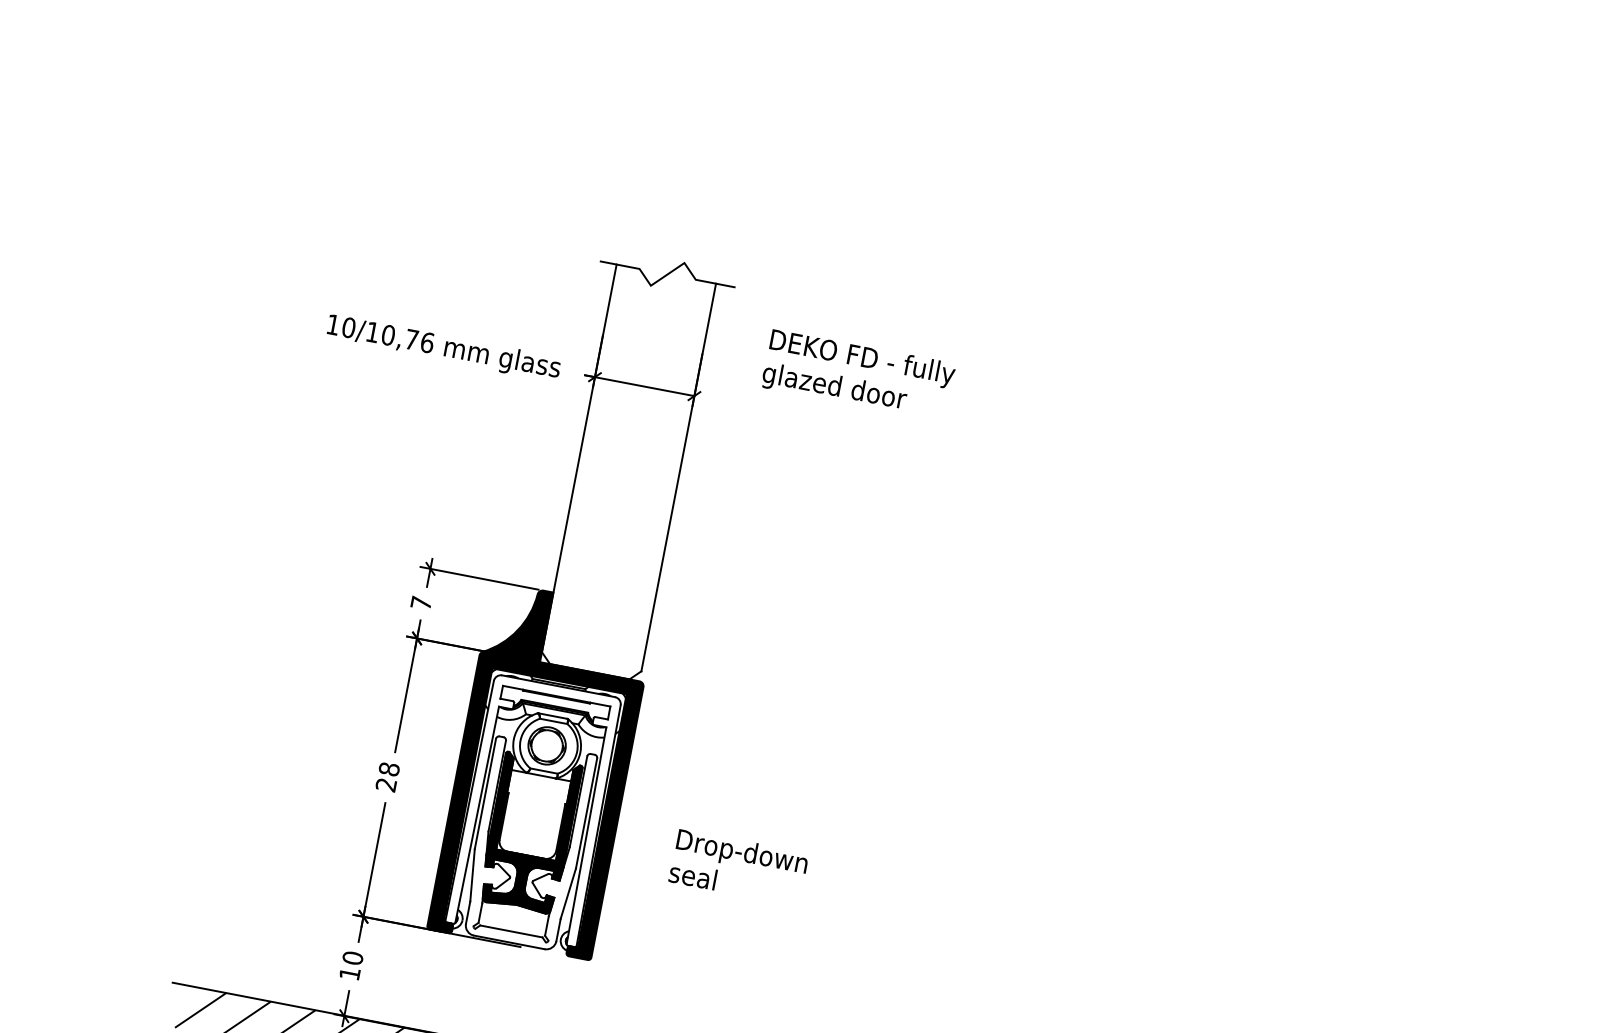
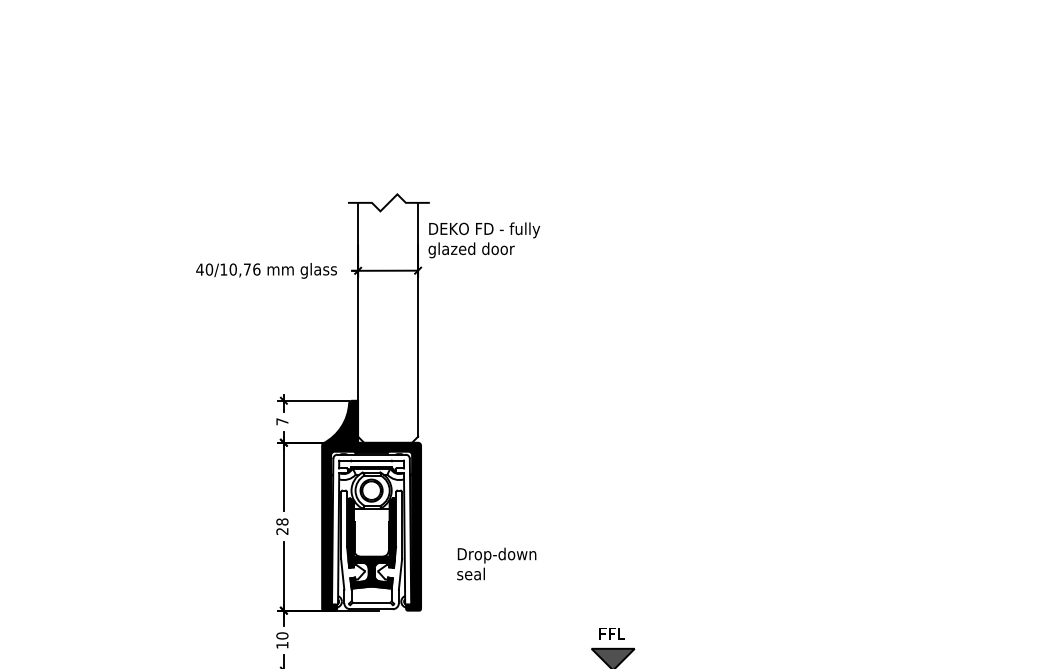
text: (332, 324) -> (199, 269), 10/10,76 -> 40/10,76
text: (858, 375) -> (484, 240), moved
text: (738, 866) -> (496, 563), moved

